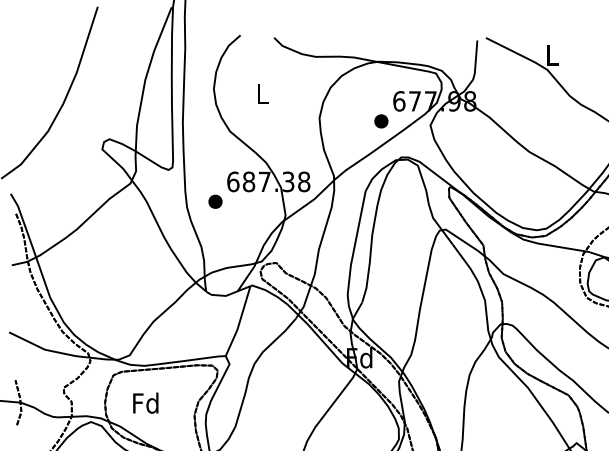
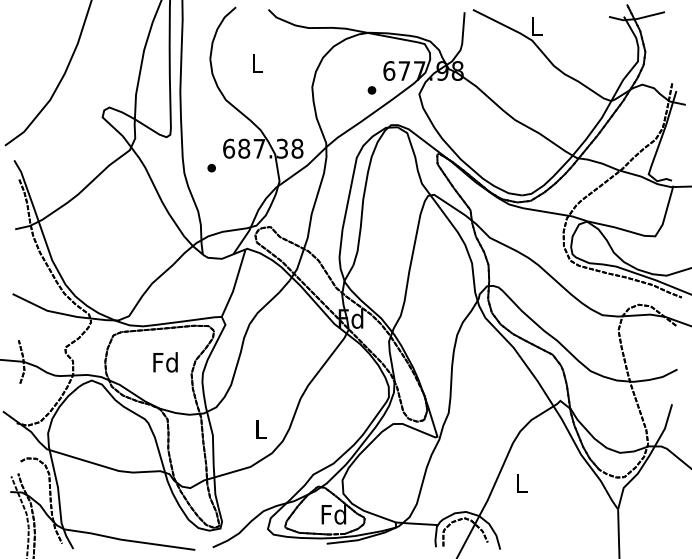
part: (380, 121) -> (371, 90), size x0.62
part: (215, 202) -> (211, 168), size x0.62
text: (145, 403) -> (165, 362), moved

